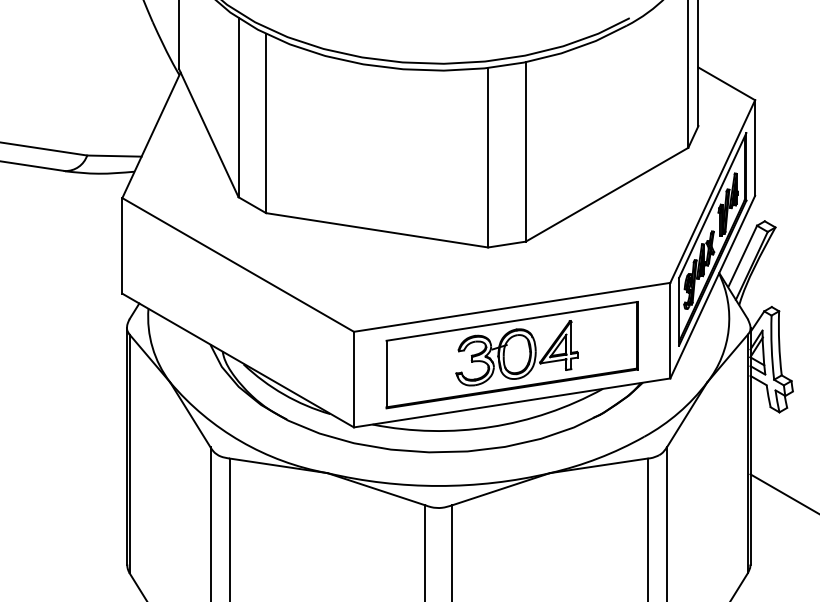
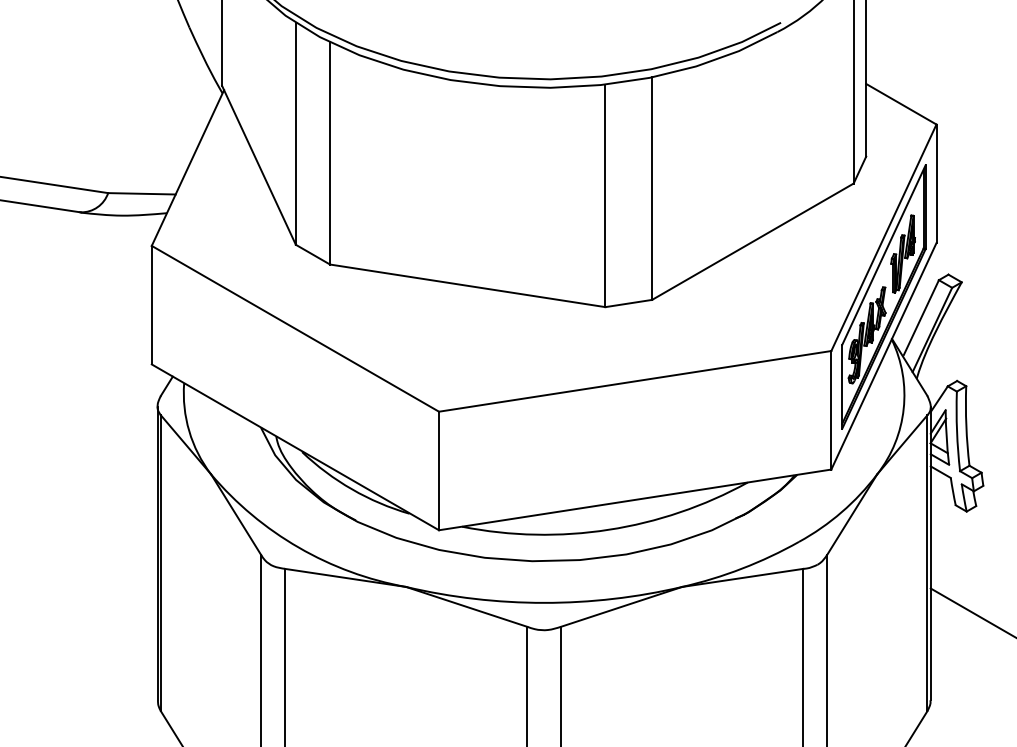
part: (511, 355) -> (634, 441), removed

